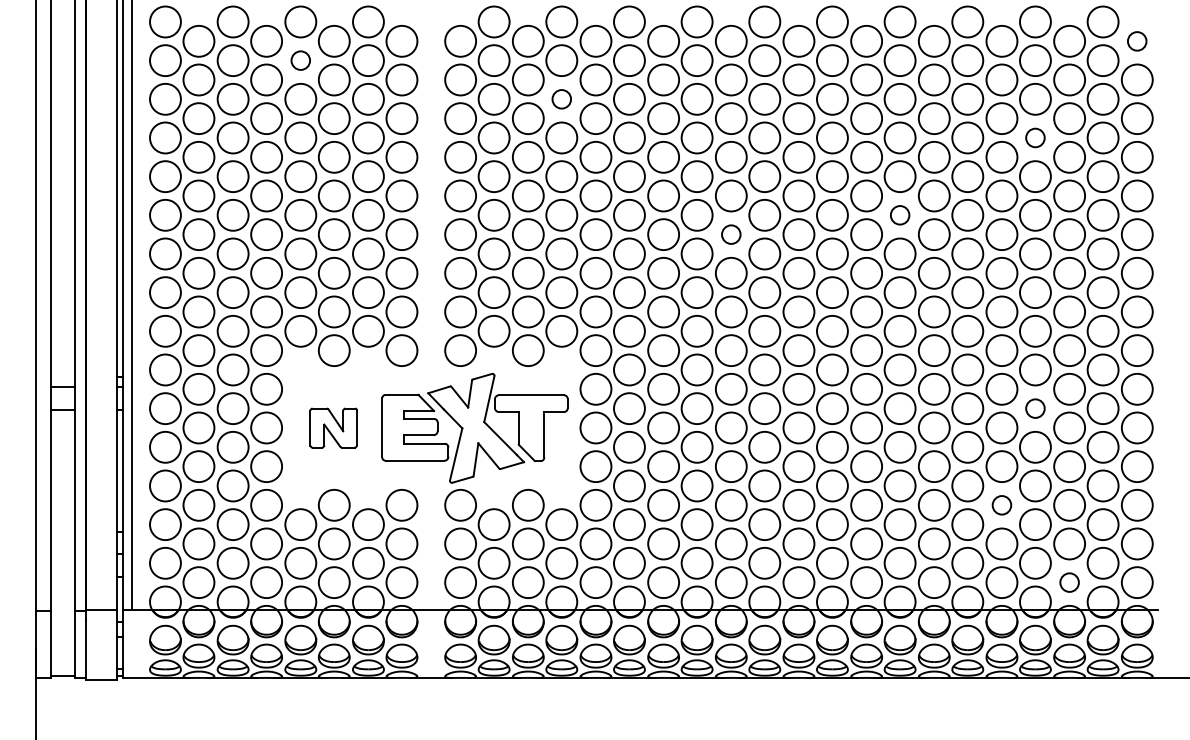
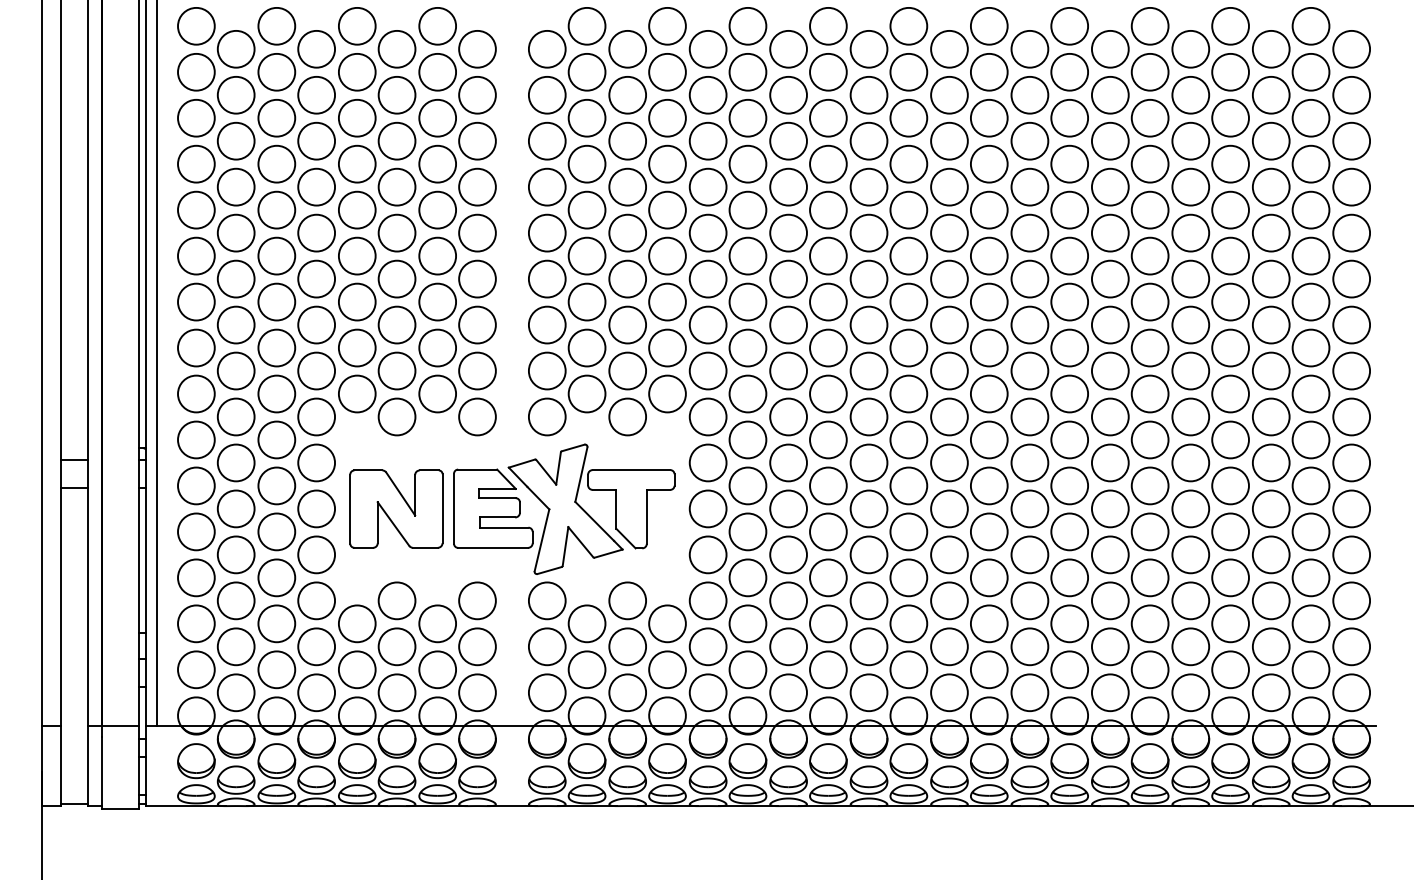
circle: (1137, 41) -> (1351, 49), size x1.67
circle: (300, 60) -> (356, 71), size x1.67
circle: (561, 98) -> (667, 117), size x1.67
circle: (1035, 137) -> (1230, 163), size x1.67
circle: (899, 214) -> (1069, 255), size x1.67
circle: (730, 234) -> (868, 278), size x1.67
circle: (1035, 408) -> (1230, 485), size x1.67
part: (333, 427) -> (396, 508), size x1.67
circle: (1001, 505) -> (1190, 600), size x1.67
circle: (1069, 582) -> (1270, 692), size x1.67

